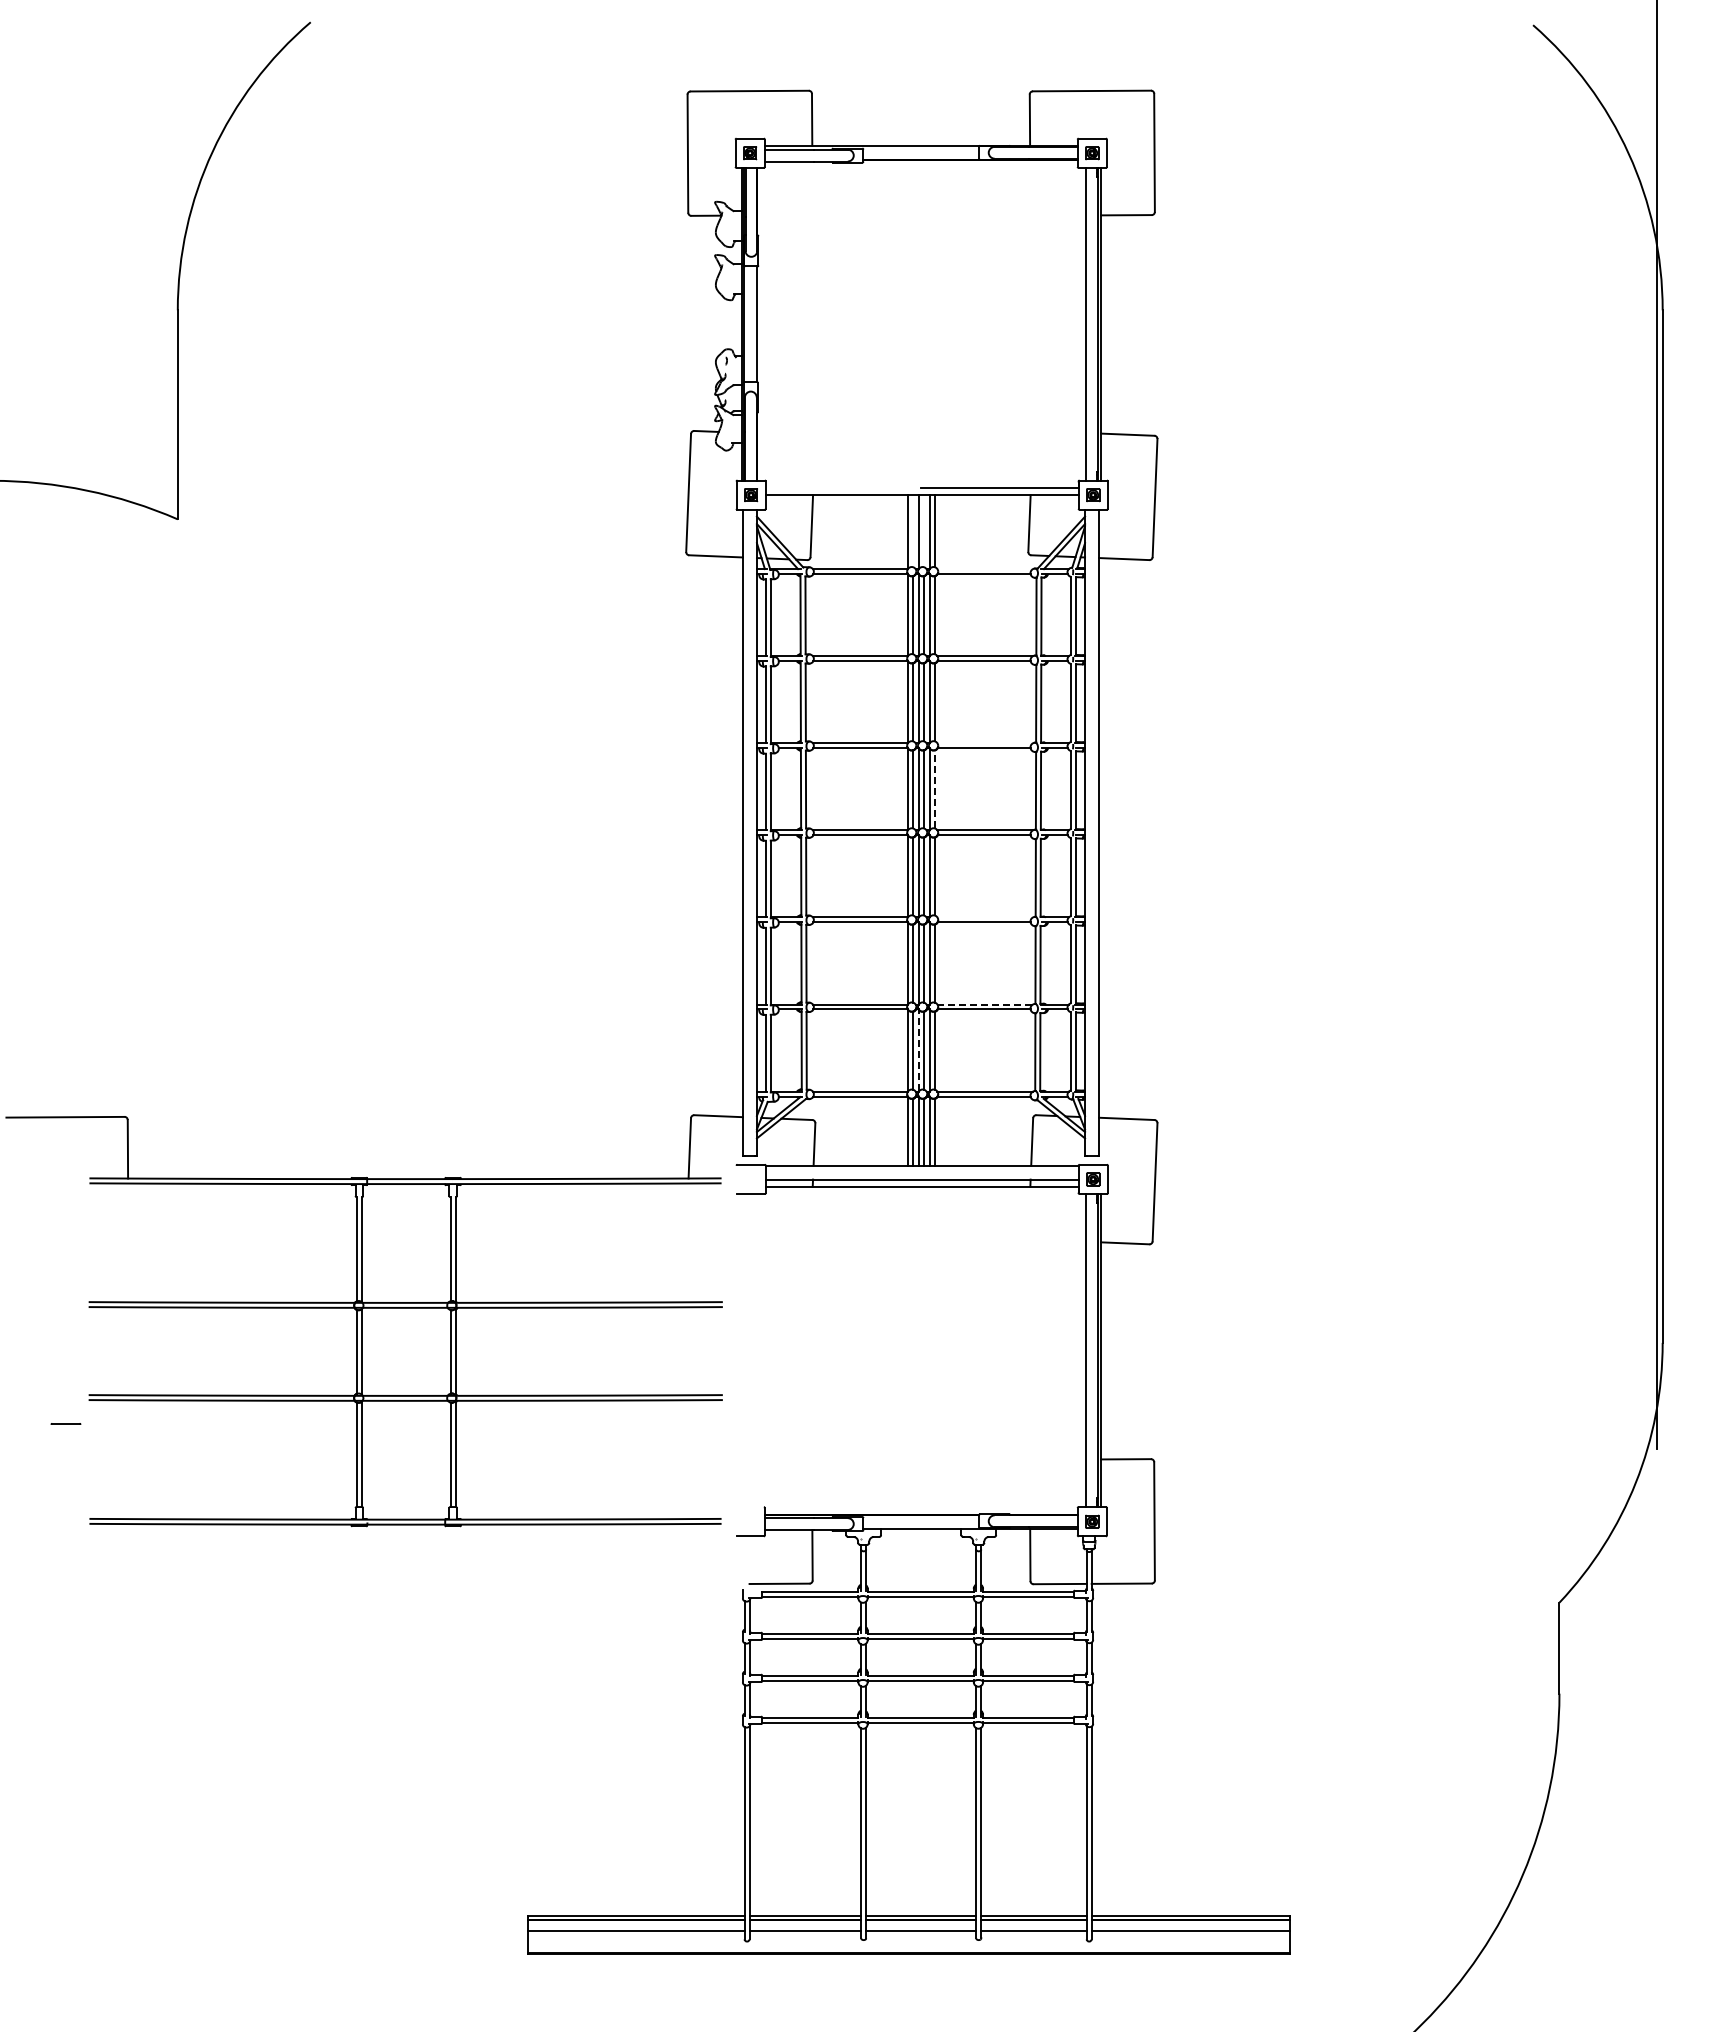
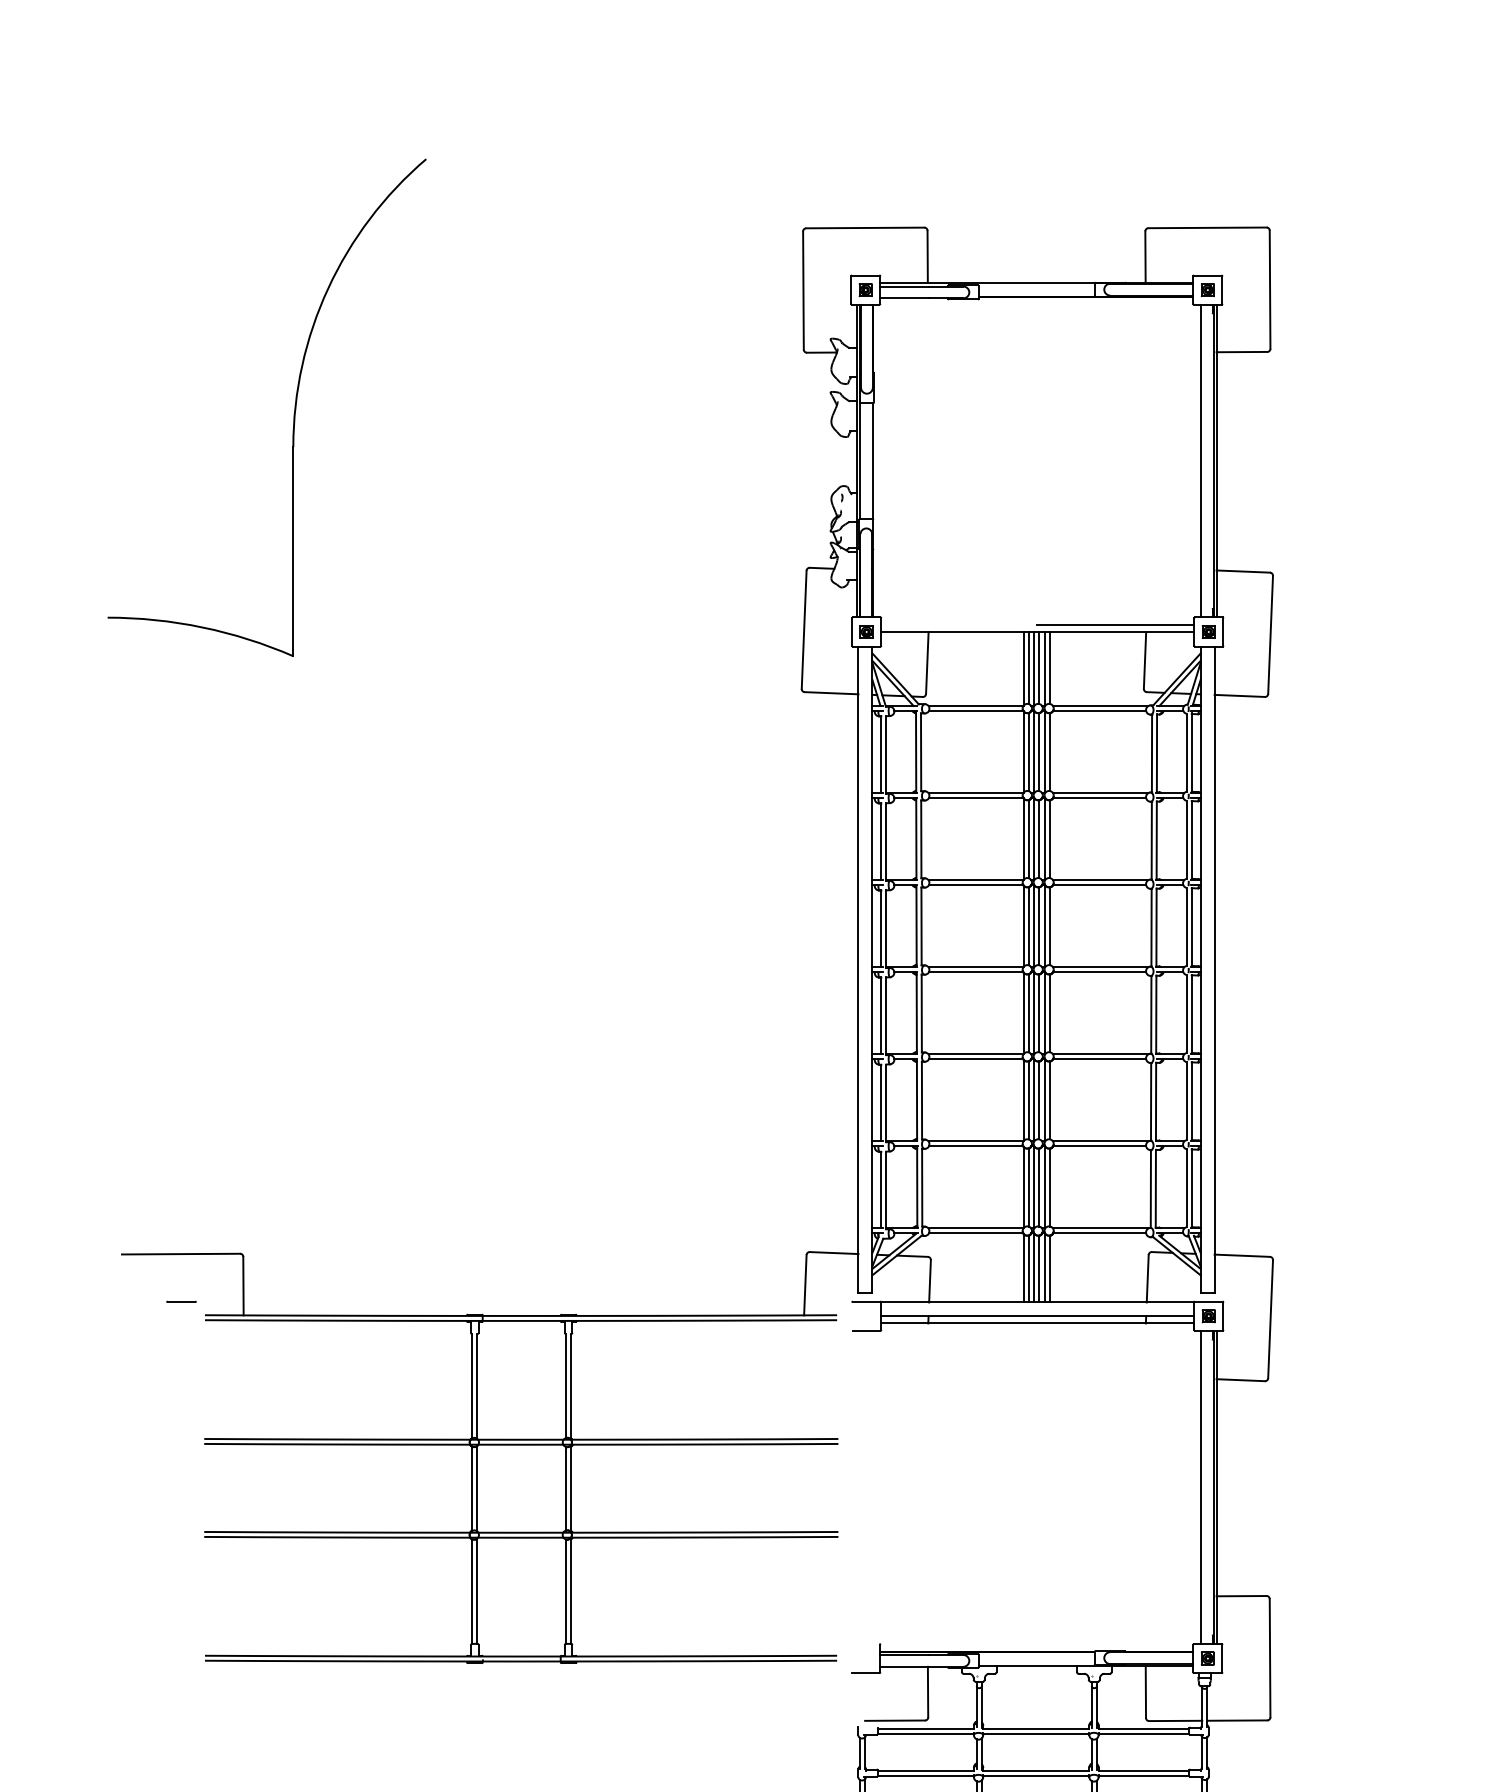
line: (913, 531) -> (1029, 668), added
line: (923, 531) -> (1039, 668), added
line: (984, 569) -> (1100, 706), added
line: (984, 743) -> (1100, 880), added
line: (934, 789) -> (1050, 926), dashed -> solid
line: (984, 917) -> (1100, 1054), added
line: (985, 1004) -> (1101, 1141), dashed -> solid
line: (918, 1050) -> (1034, 1187), dashed -> solid
line: (65, 1423) -> (181, 1301), moved

